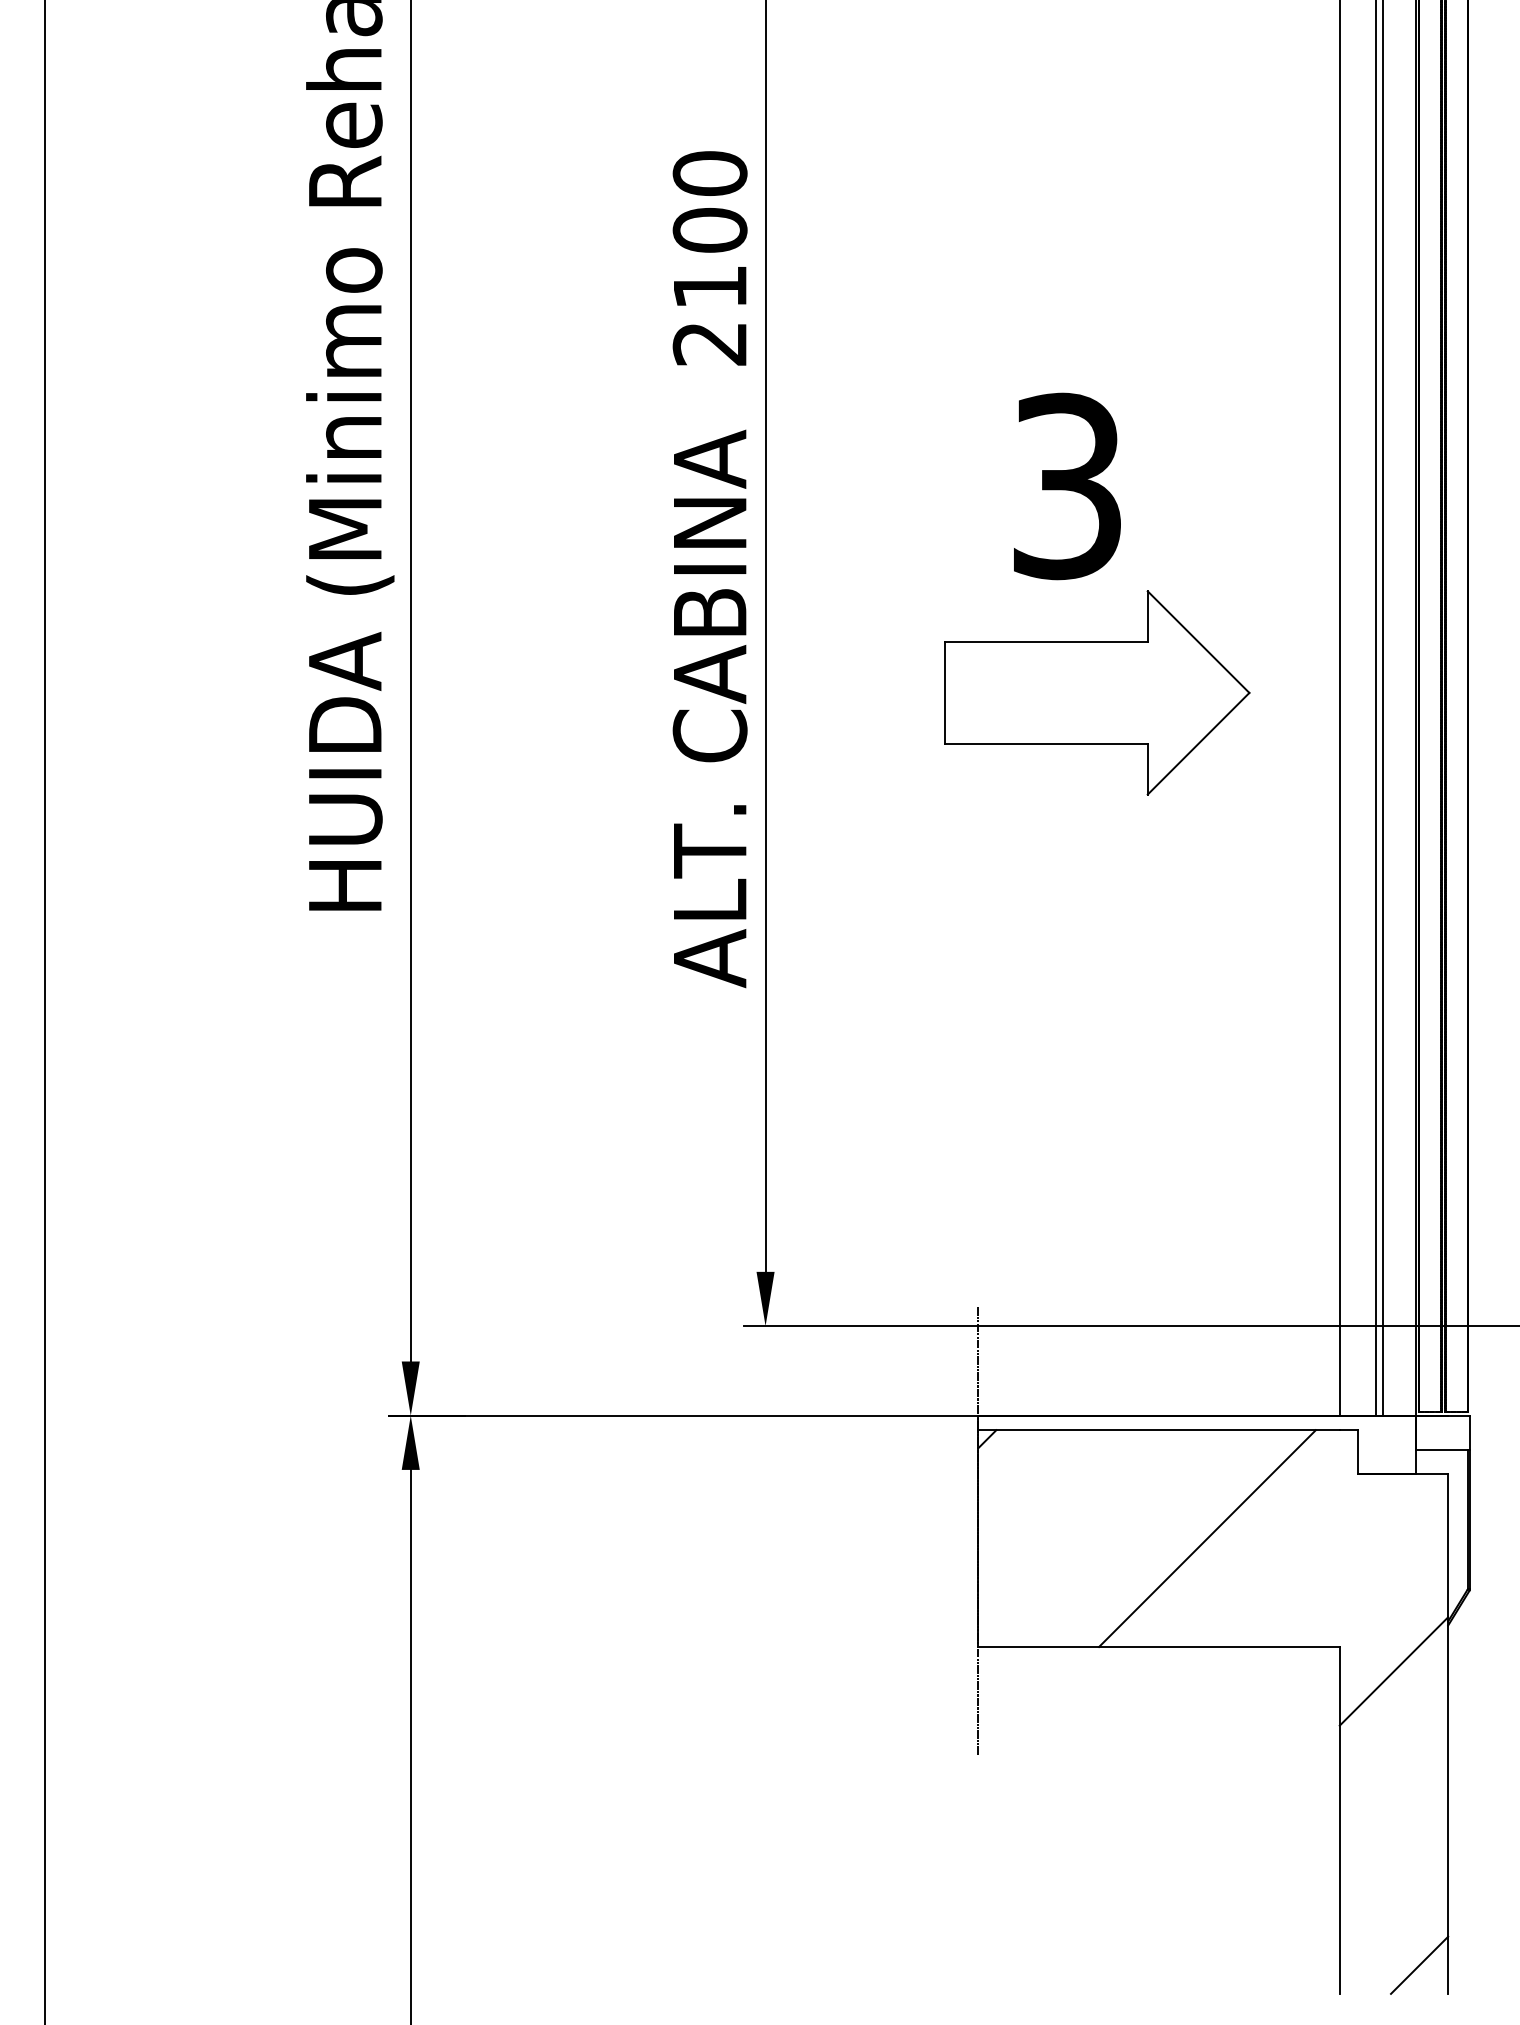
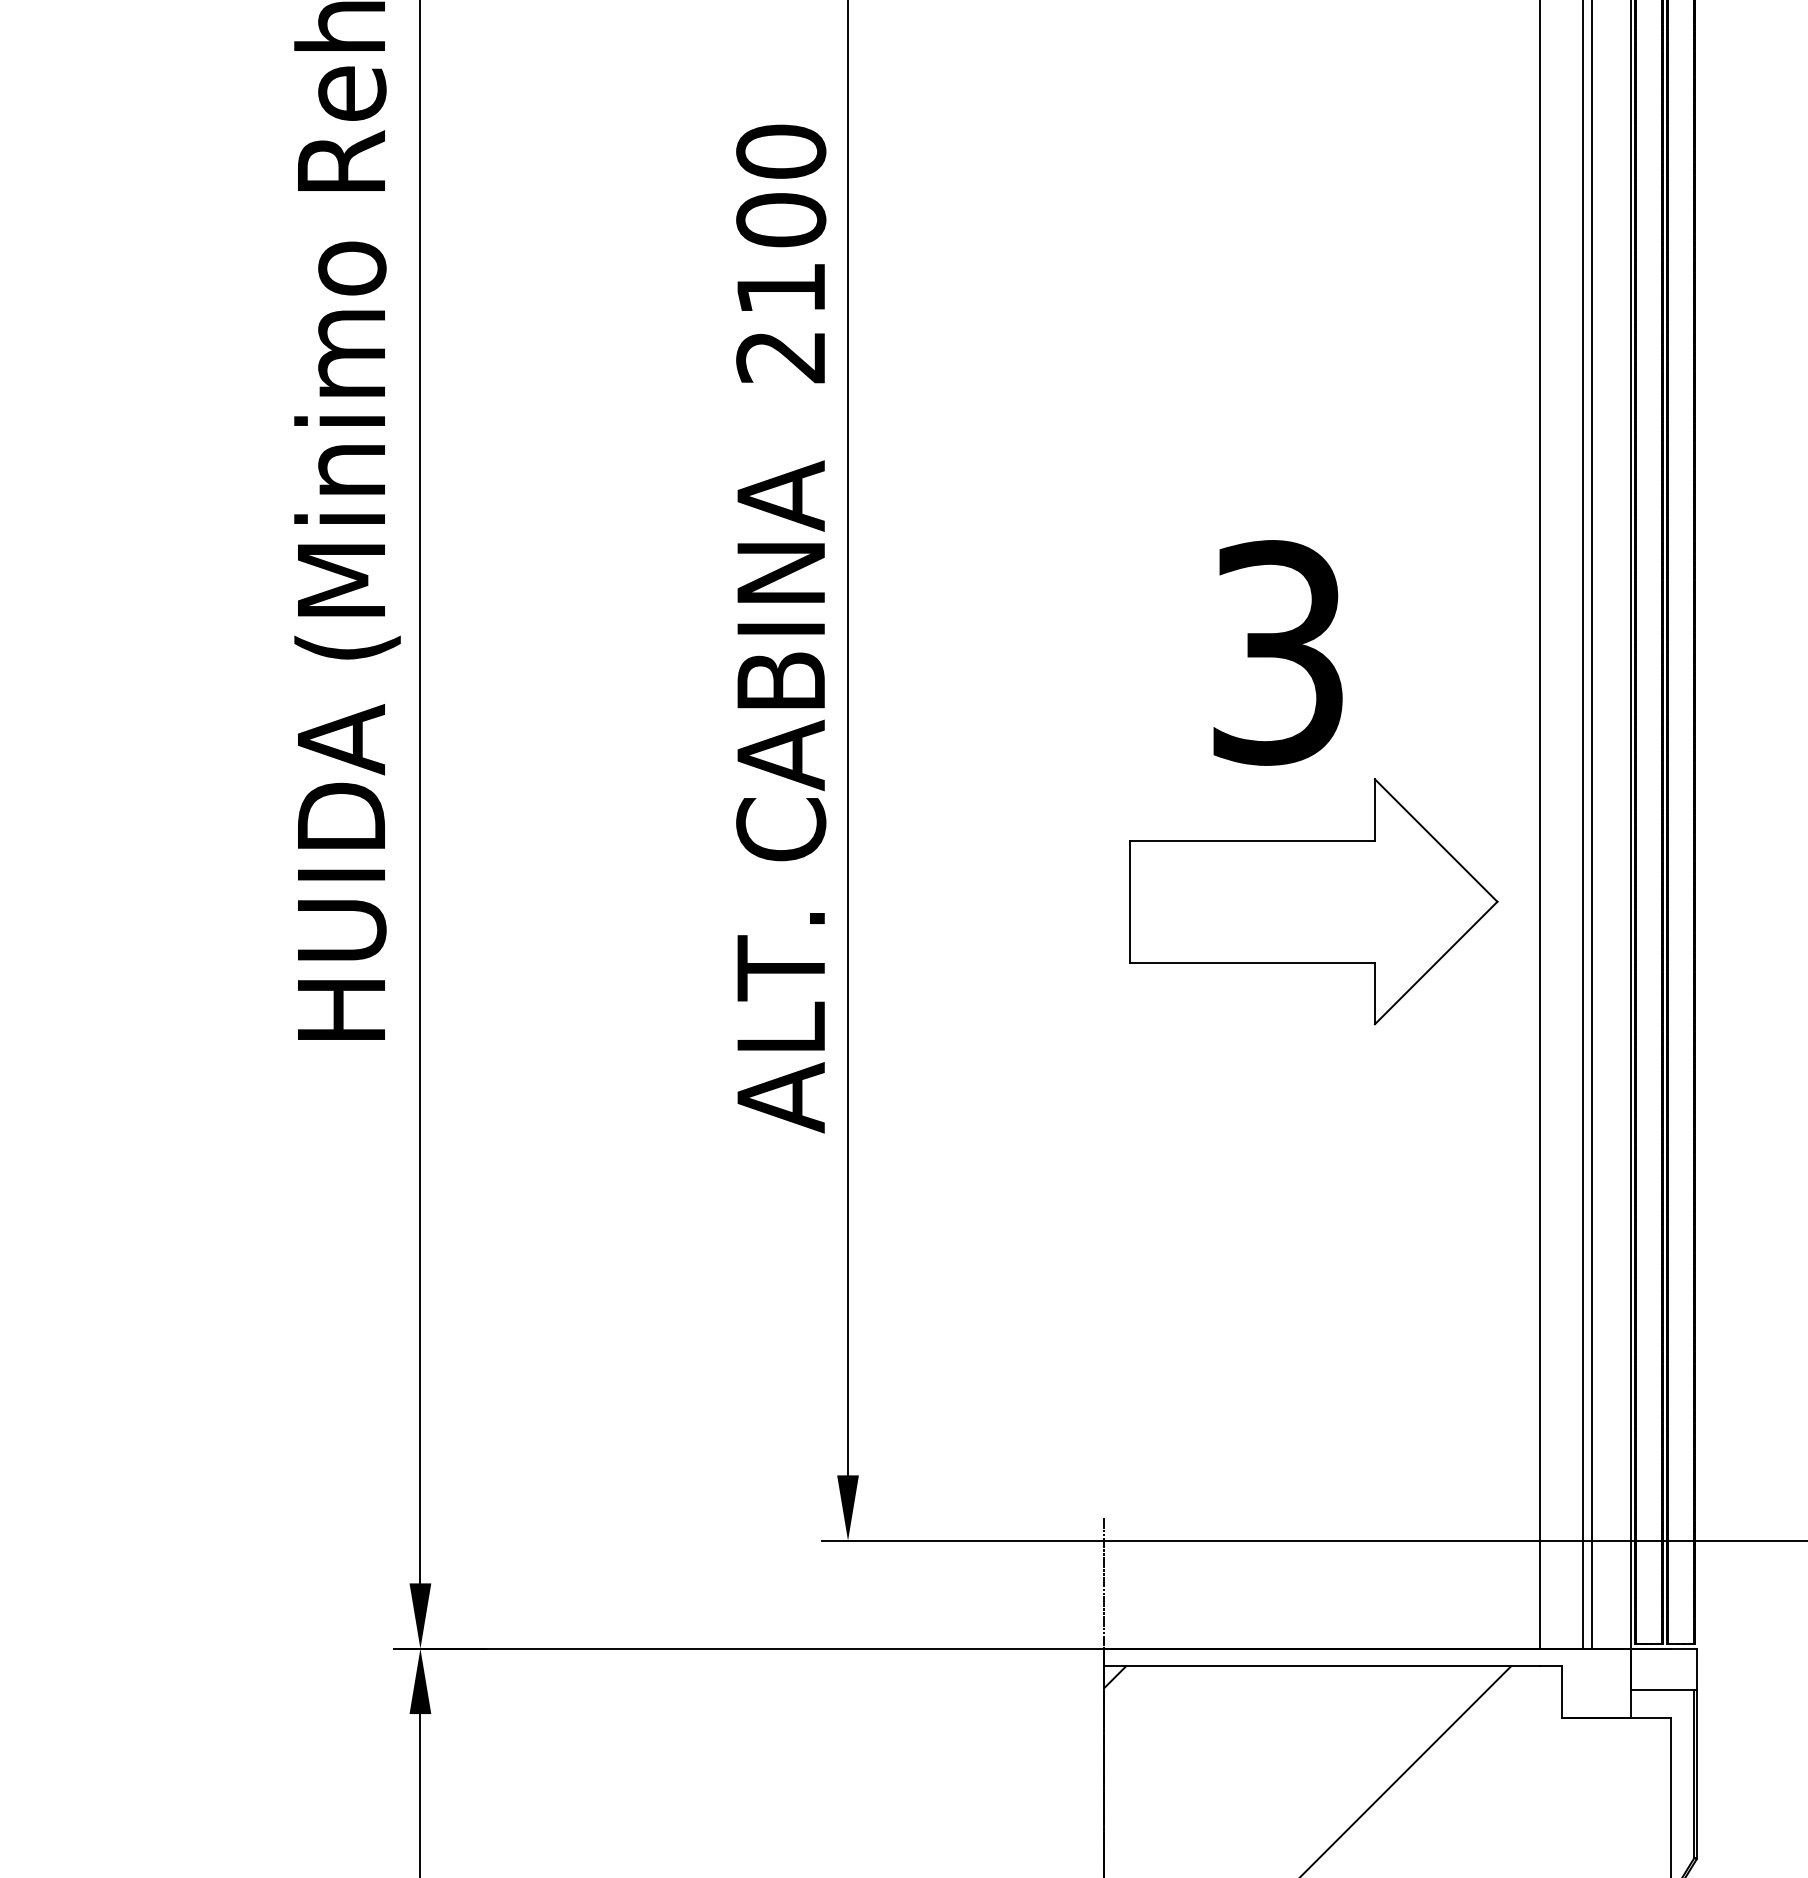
part: (1088, 575) -> (1303, 760), moved

